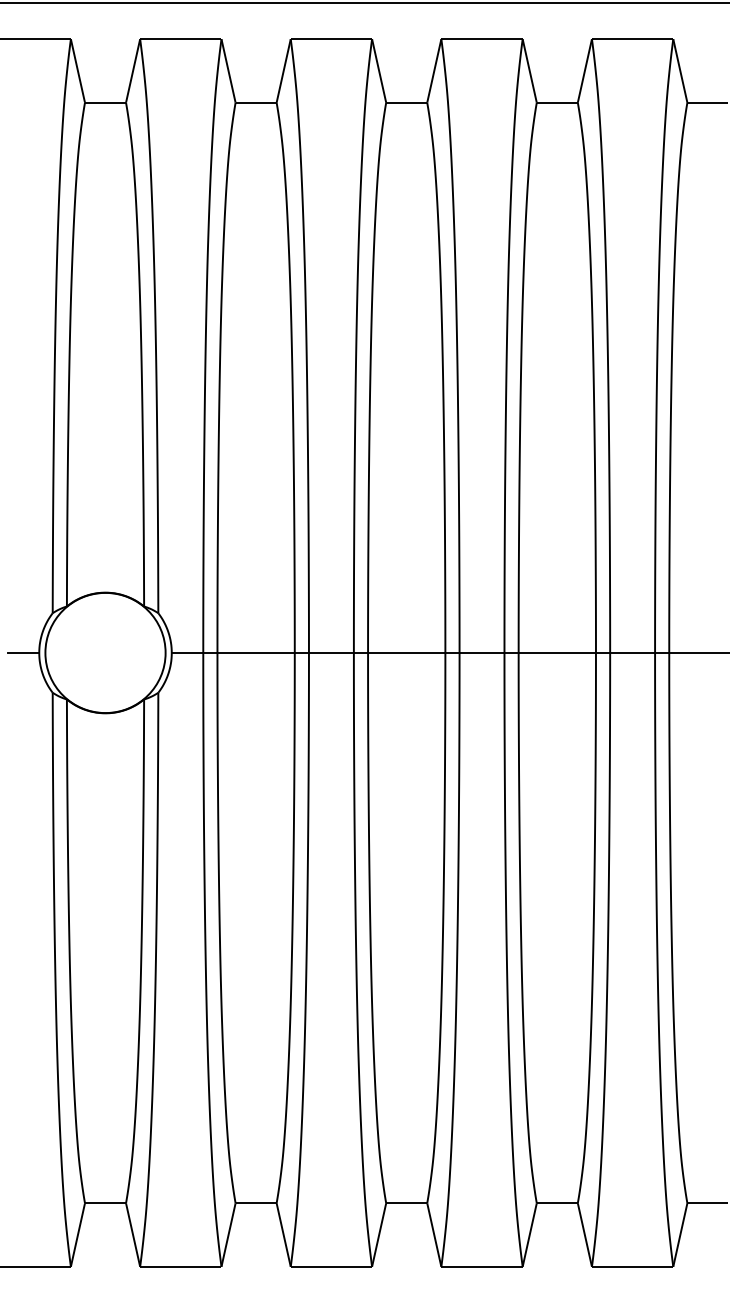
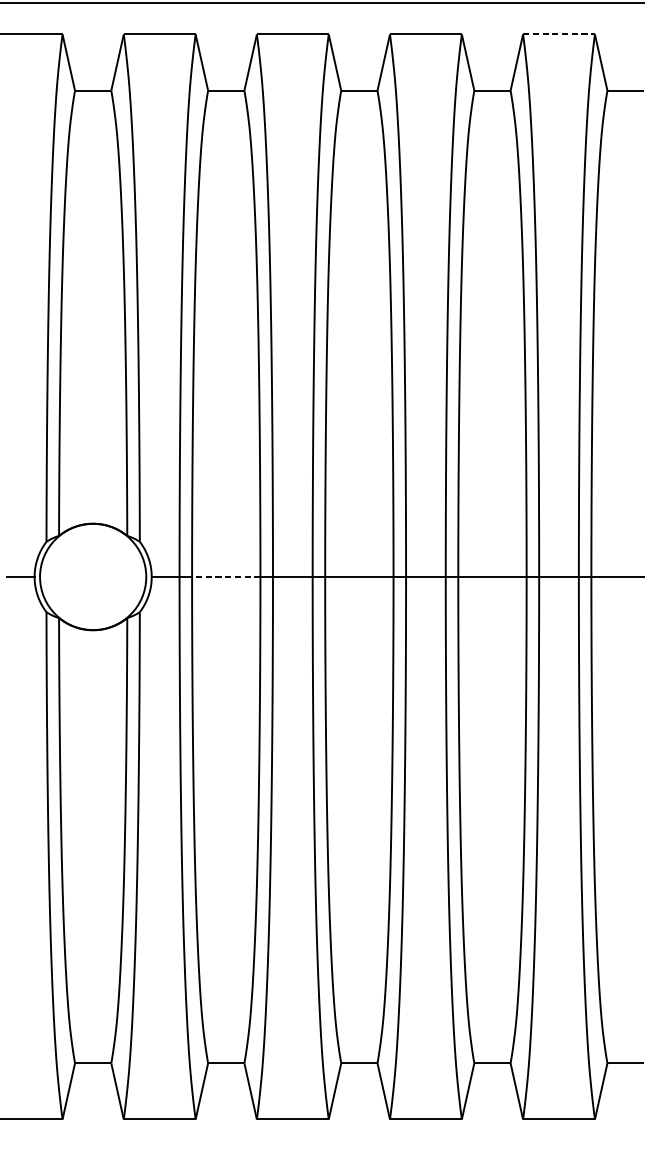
line: (632, 39) -> (558, 34), solid -> dashed
line: (256, 652) -> (226, 576), solid -> dashed

